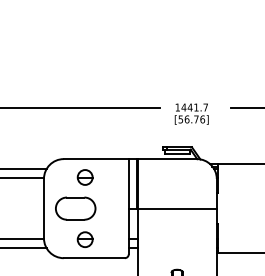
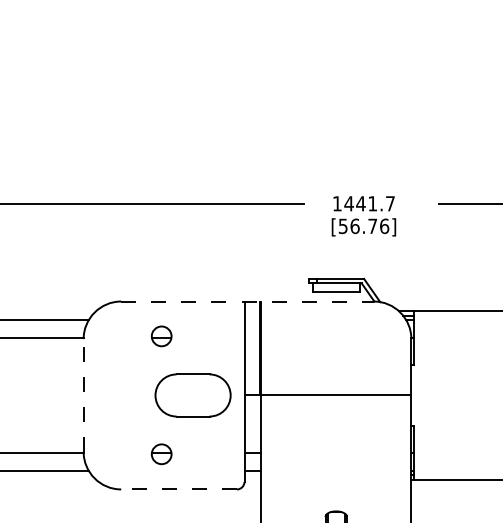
line: (130, 159) -> (247, 302), solid -> dashed
part: (84, 177) -> (160, 336), size x0.7
line: (43, 208) -> (82, 395), solid -> dashed
part: (75, 208) -> (192, 395), moved
part: (84, 239) -> (160, 454), size x0.7
line: (94, 258) -> (179, 490), solid -> dashed

